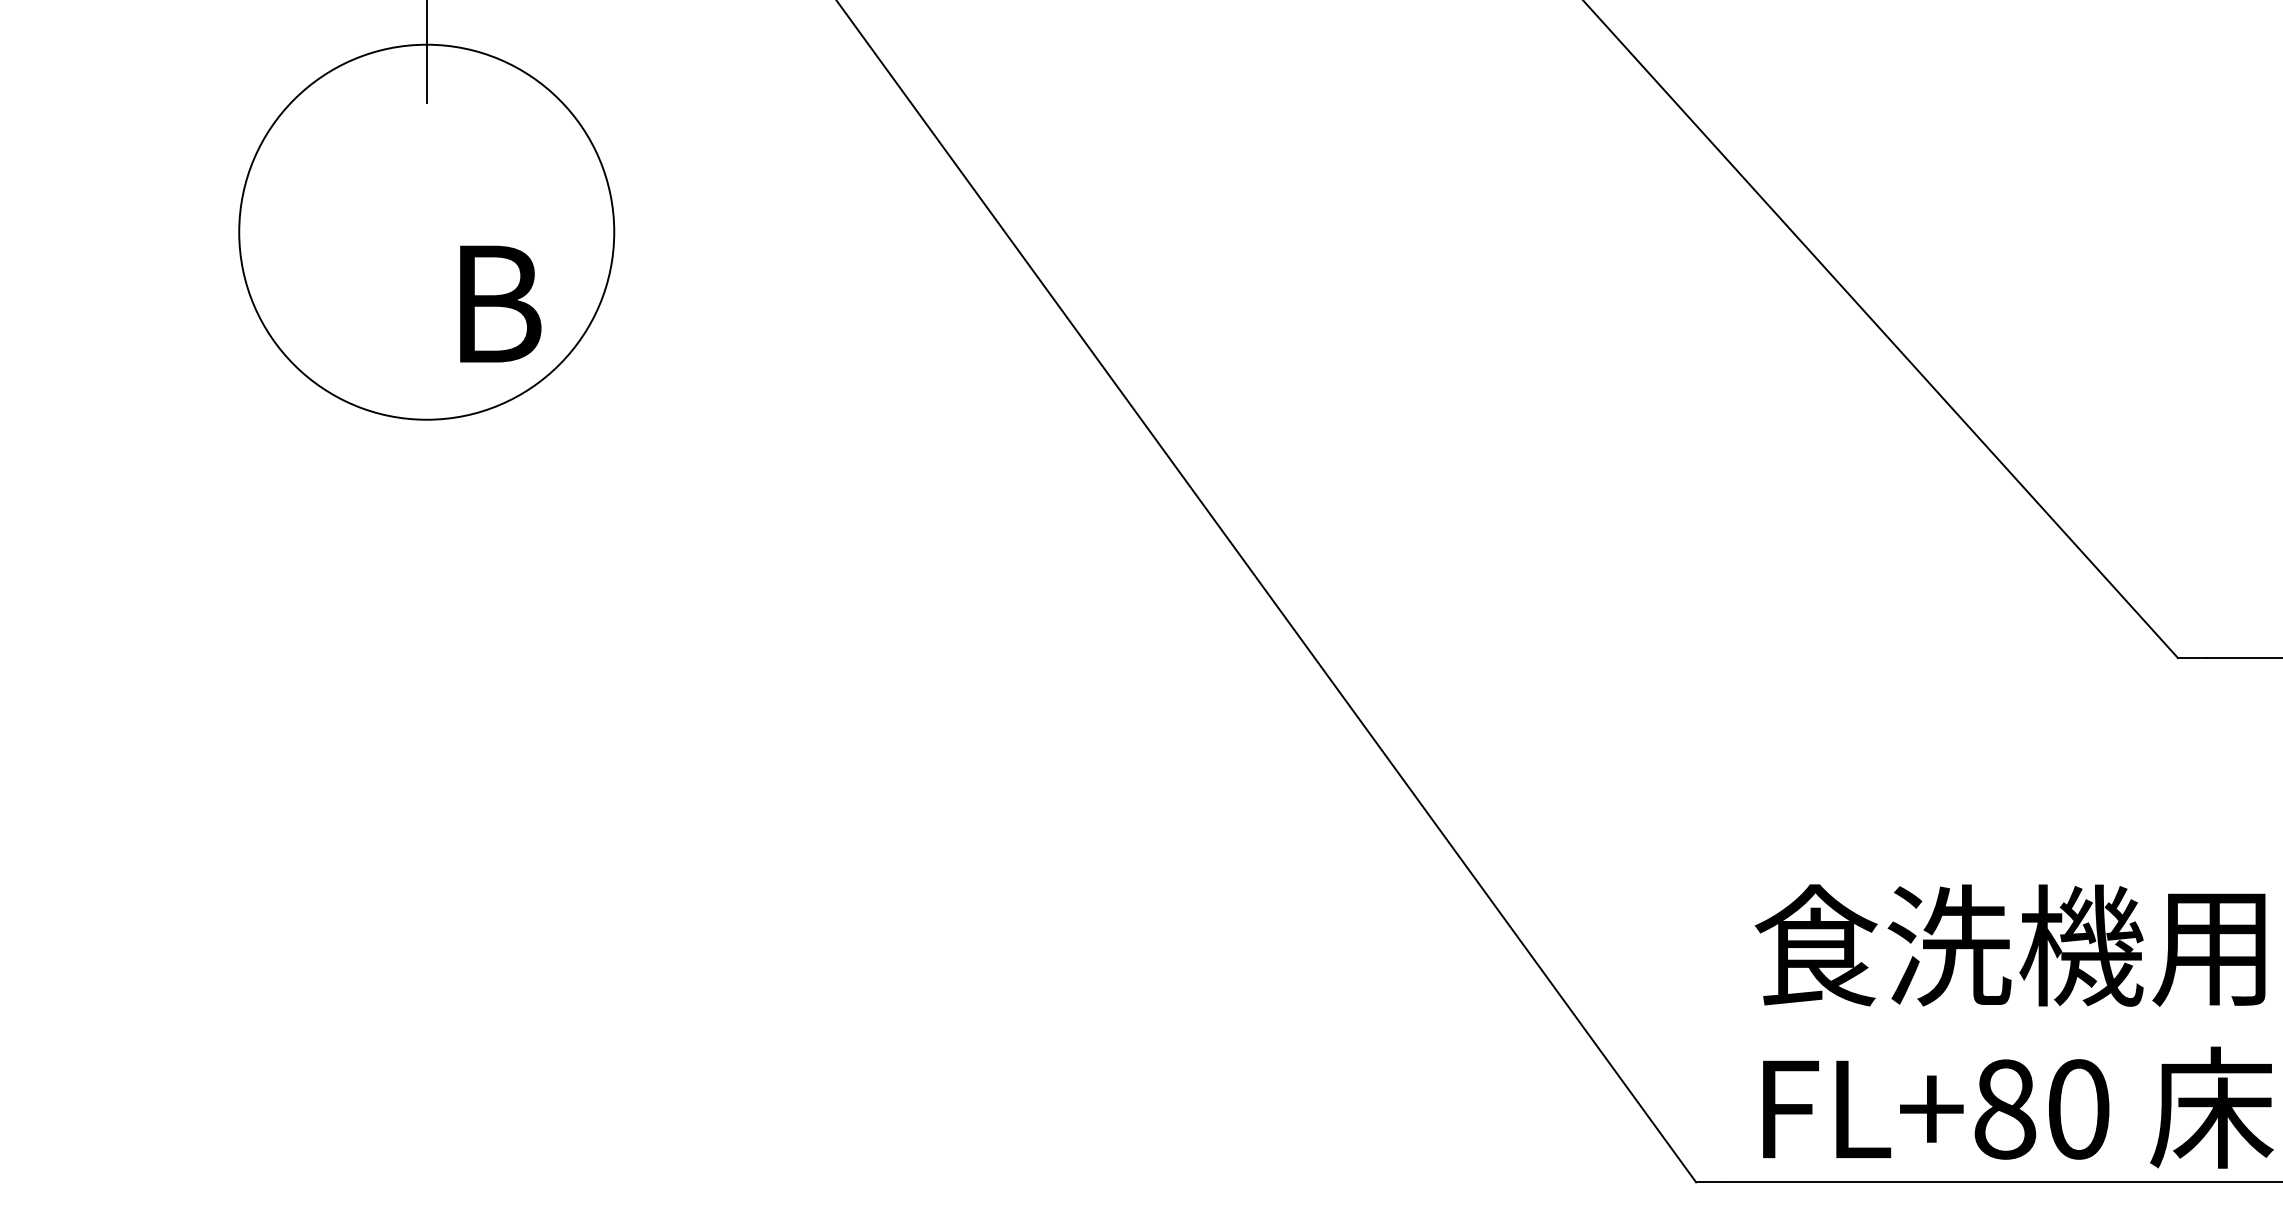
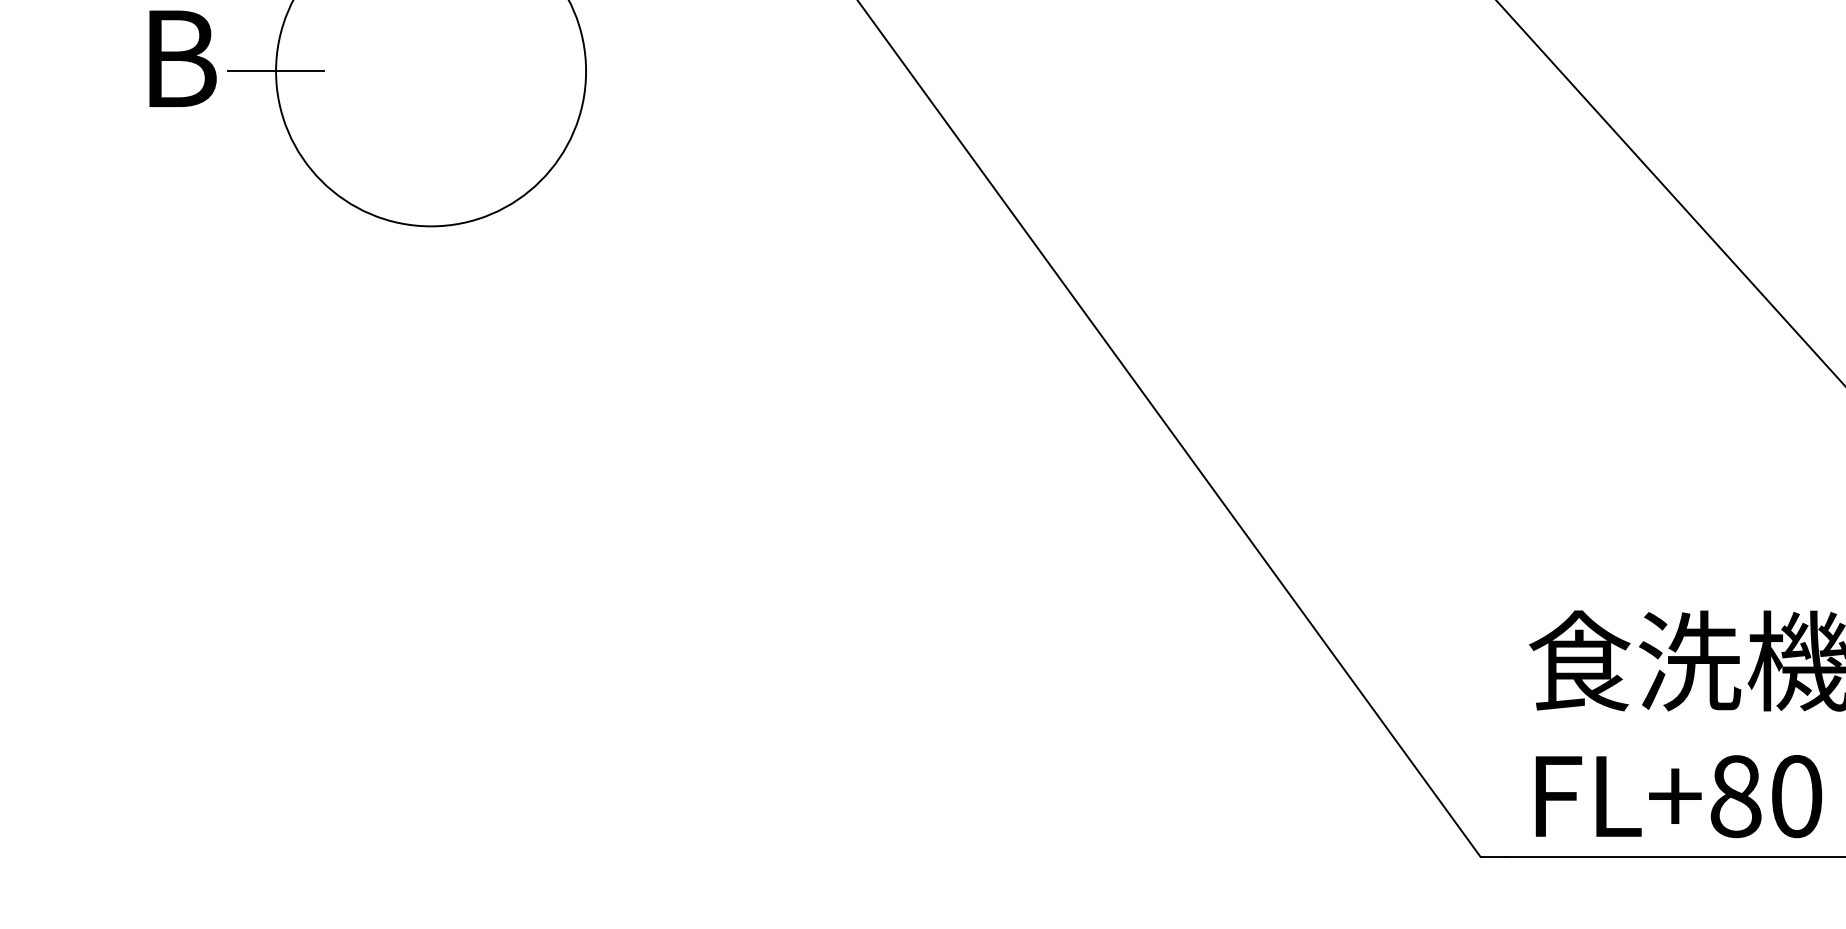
line: (238, 232) -> (275, 71), added
text: (500, 303) -> (182, 58), moved

